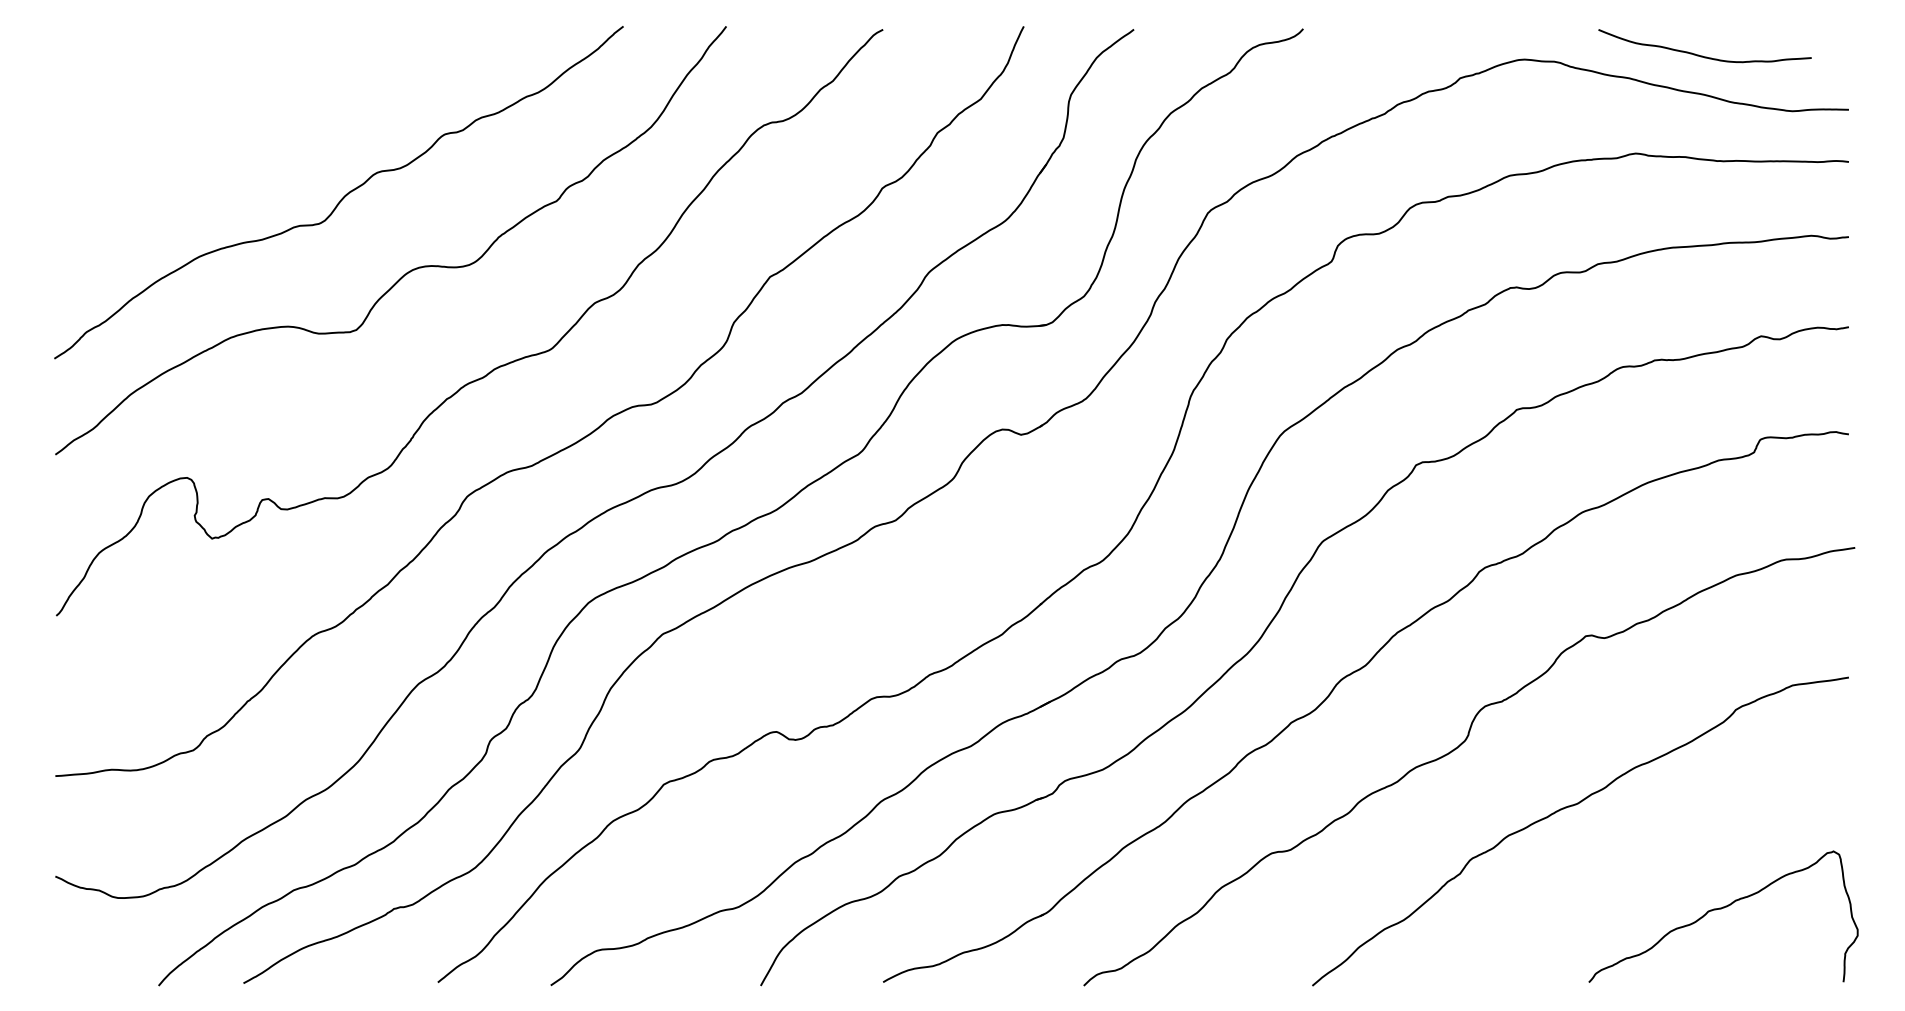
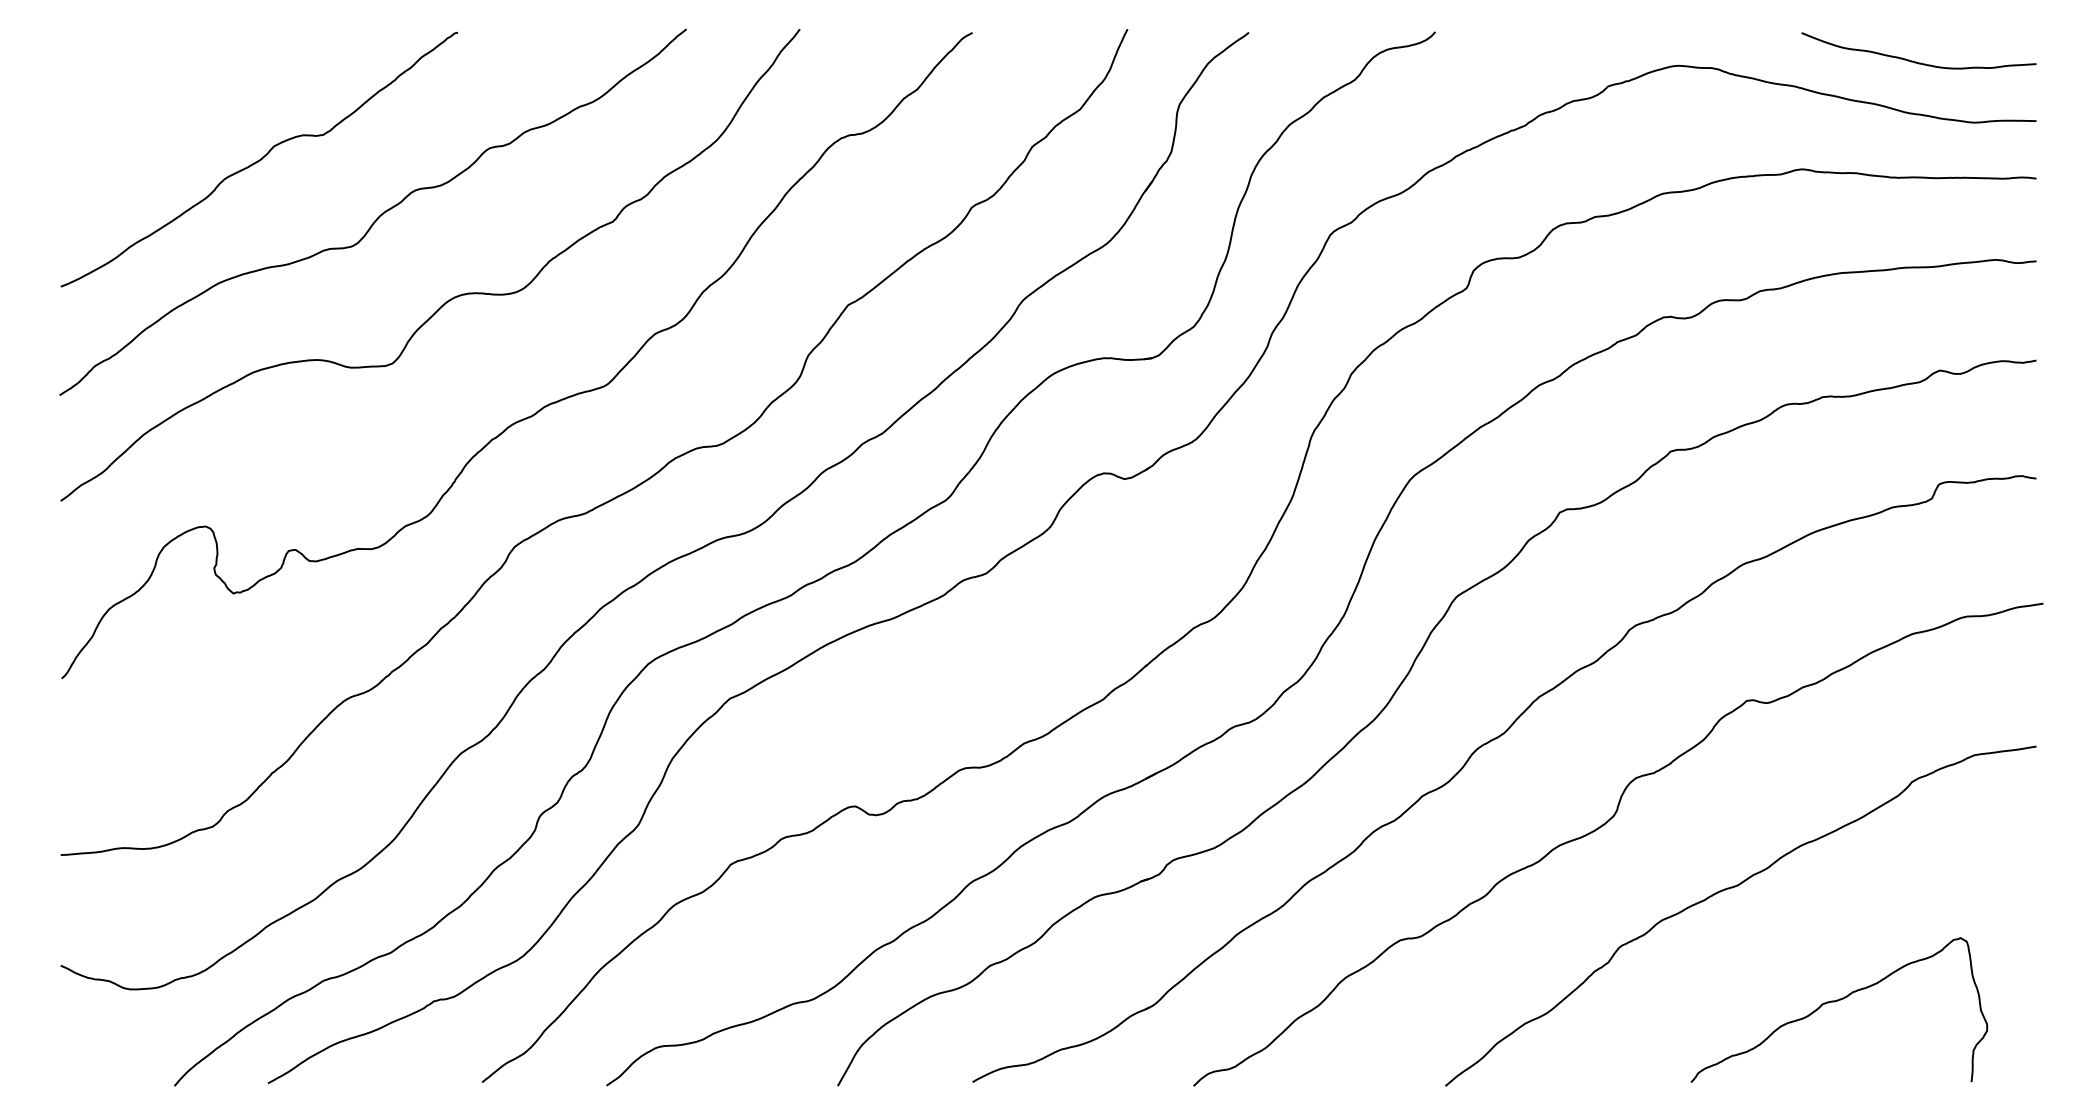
curve: (1702, 55) -> (1916, 61), moved
curve: (235, 144) -> (259, 159), added
curve: (1722, 909) -> (1838, 1001), moved

